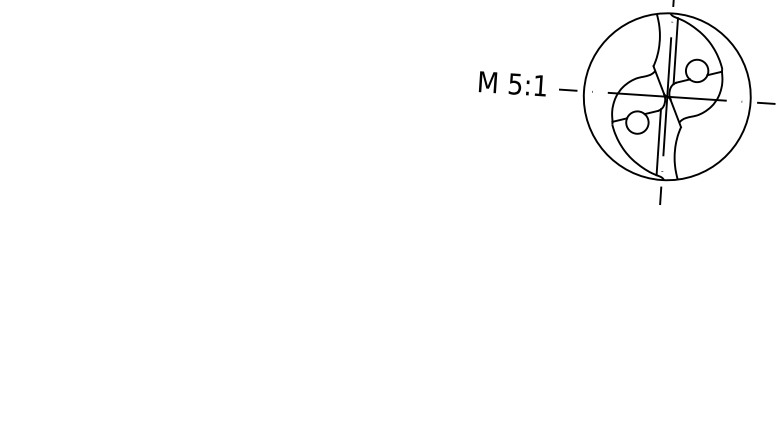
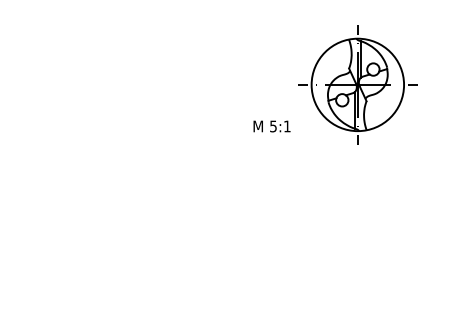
text: (511, 83) -> (271, 126), moved

